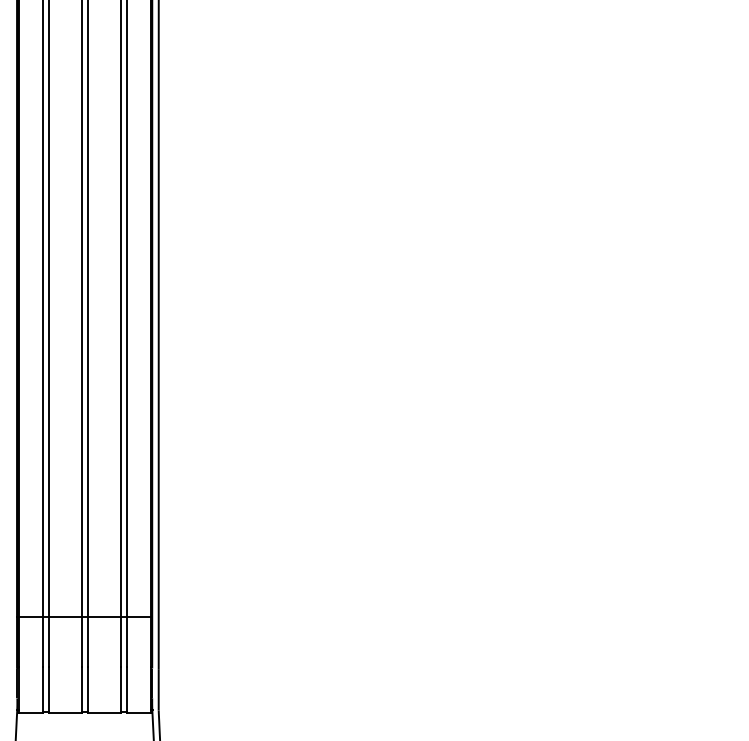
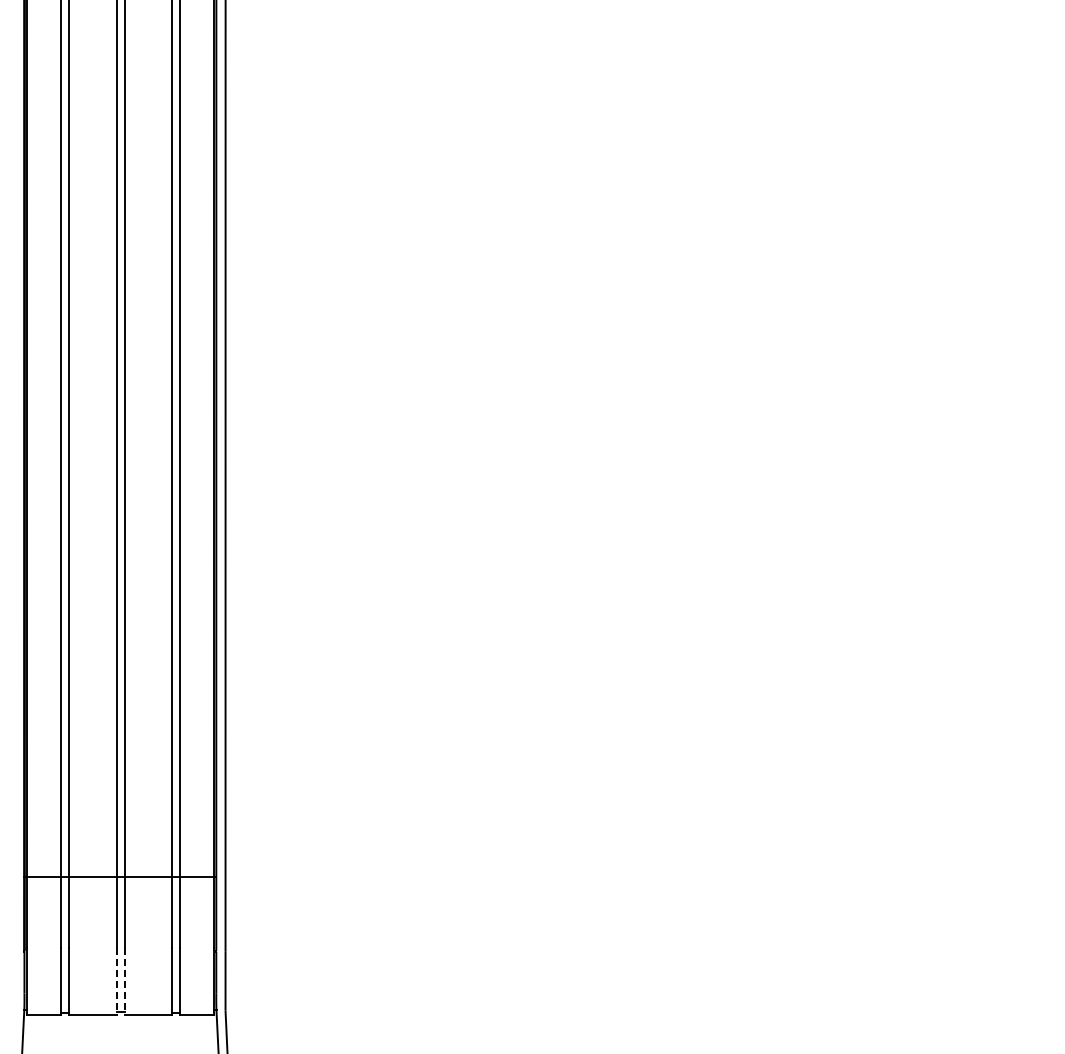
line: (82, 690) -> (116, 982), solid -> dashed
line: (87, 690) -> (124, 982), solid -> dashed

